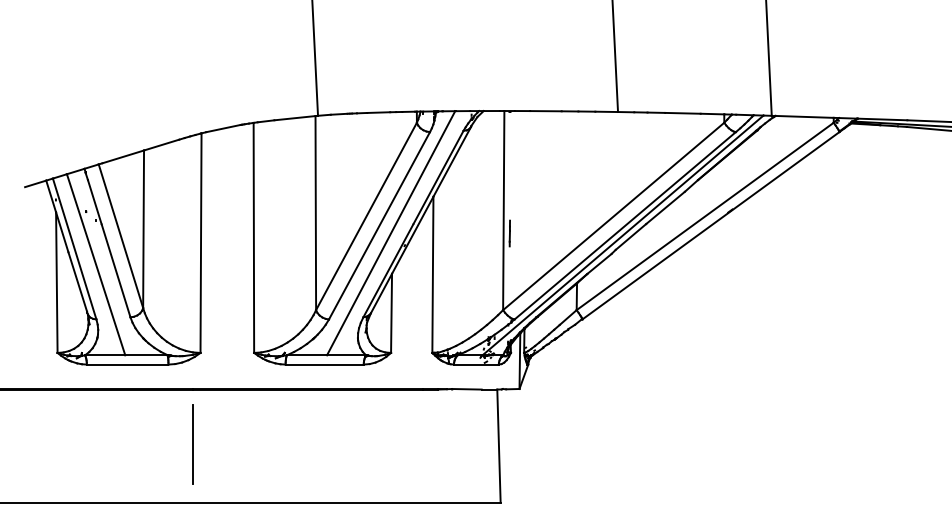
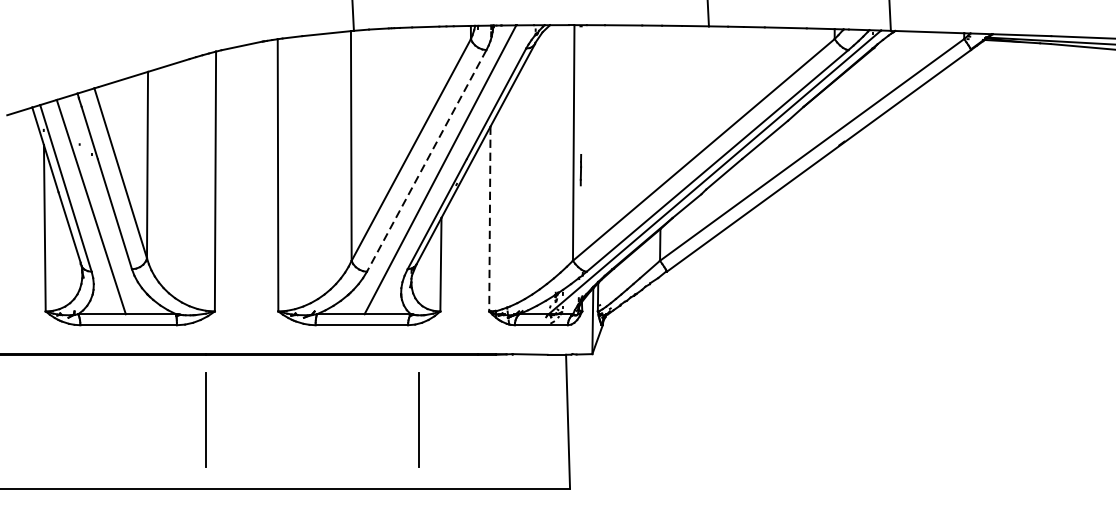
line: (379, 226) -> (426, 161), solid -> dashed
line: (432, 275) -> (489, 219), solid -> dashed
line: (372, 444) -> (418, 419), added

